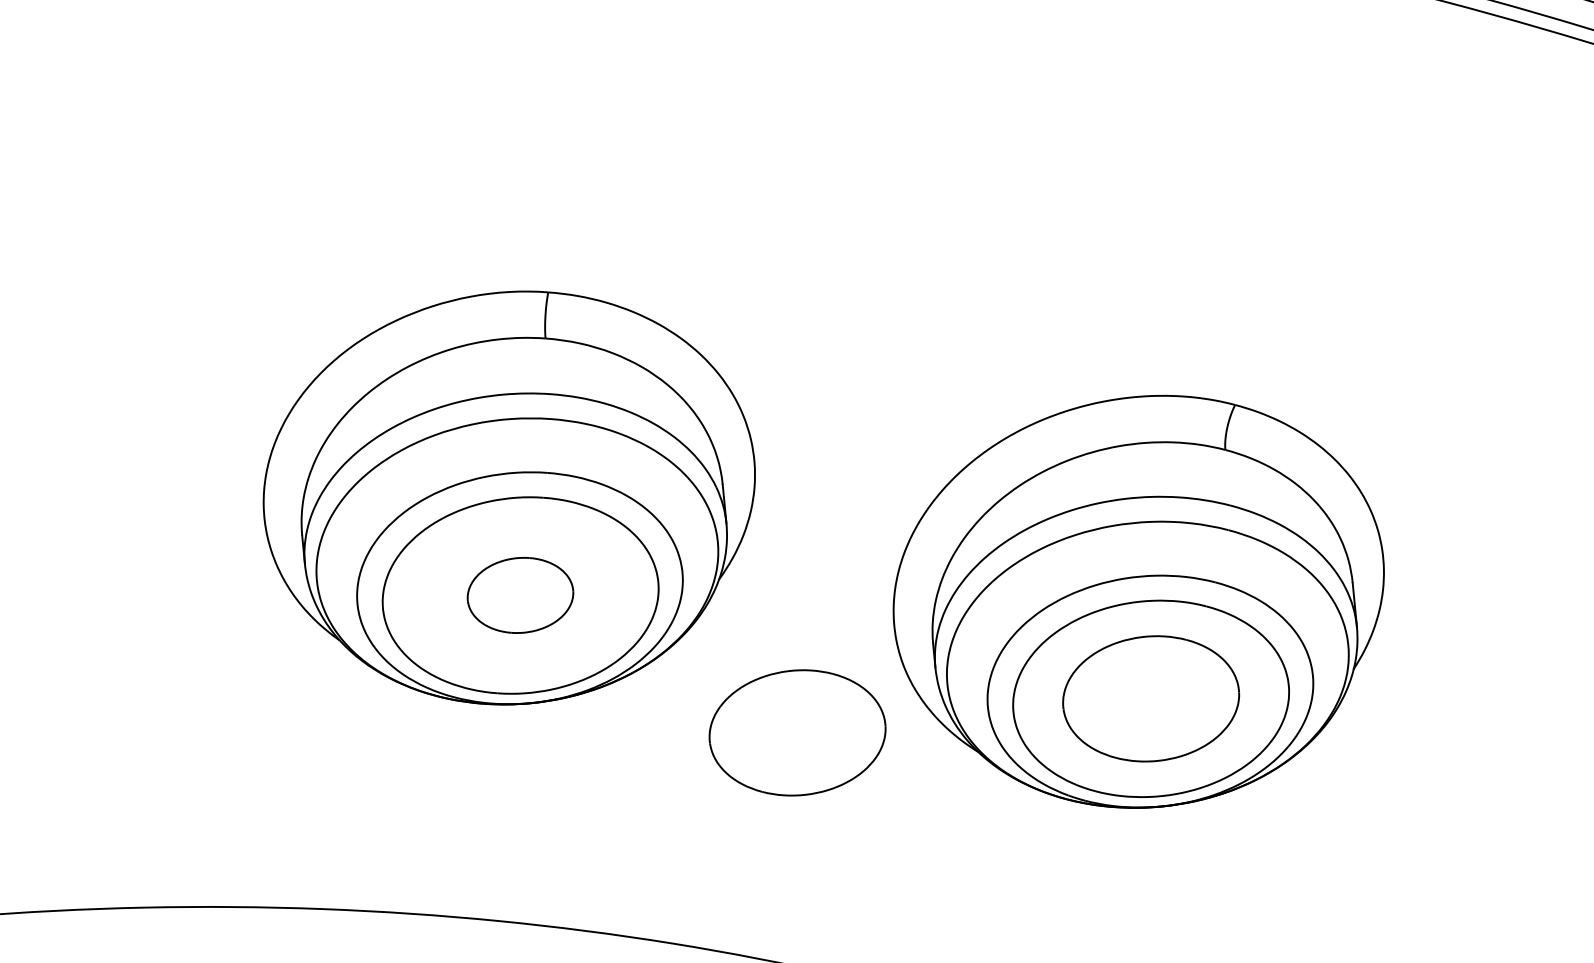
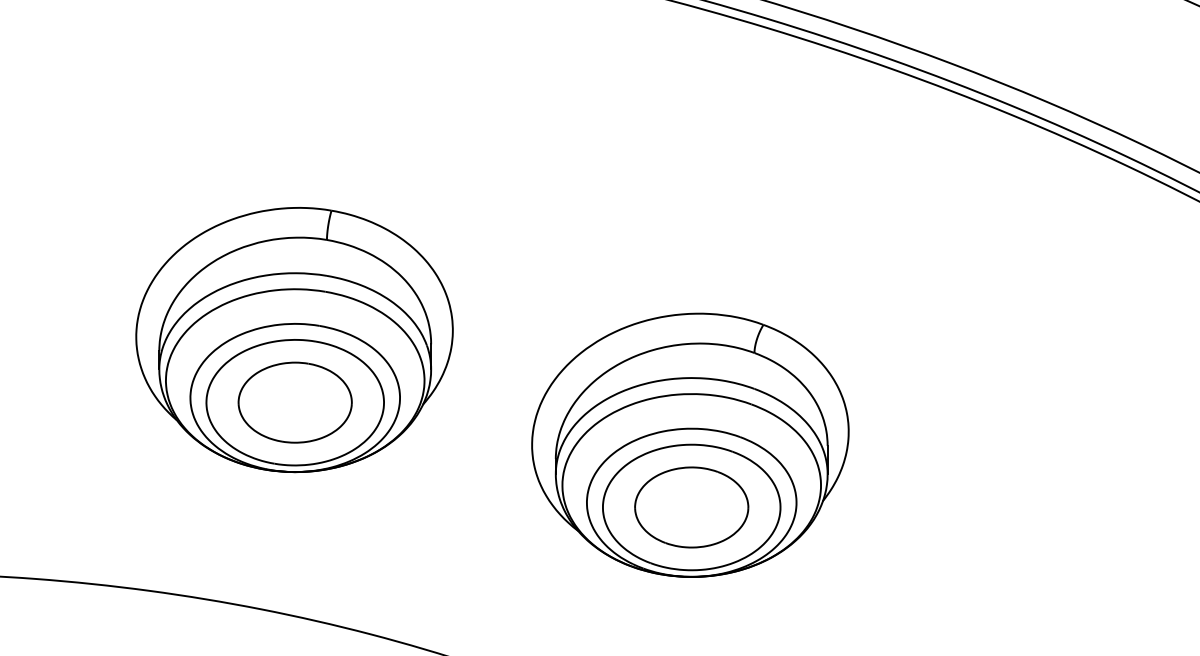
part: (519, 595) -> (294, 402), size x1.67
part: (797, 732) -> (463, 507), removed

